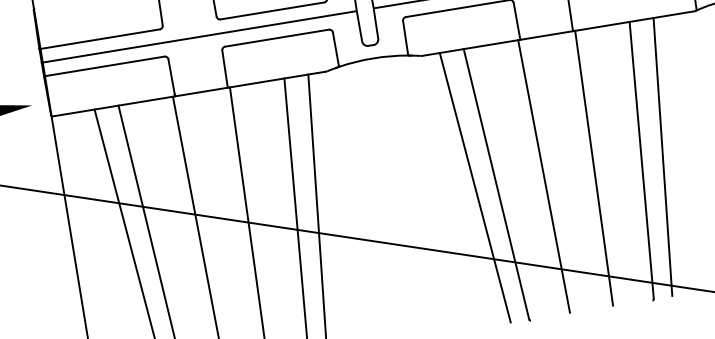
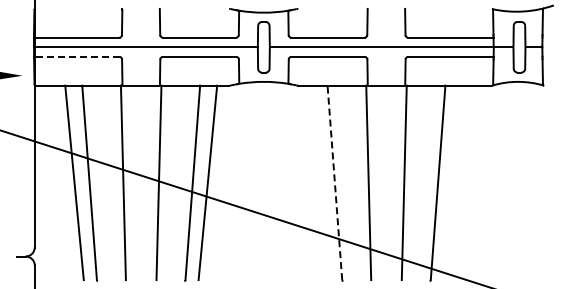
line: (103, 65) -> (76, 56), solid -> dashed
line: (661, 156) -> (452, 182), removed
line: (495, 183) -> (334, 182), solid -> dashed
line: (474, 187) -> (319, 182), removed

